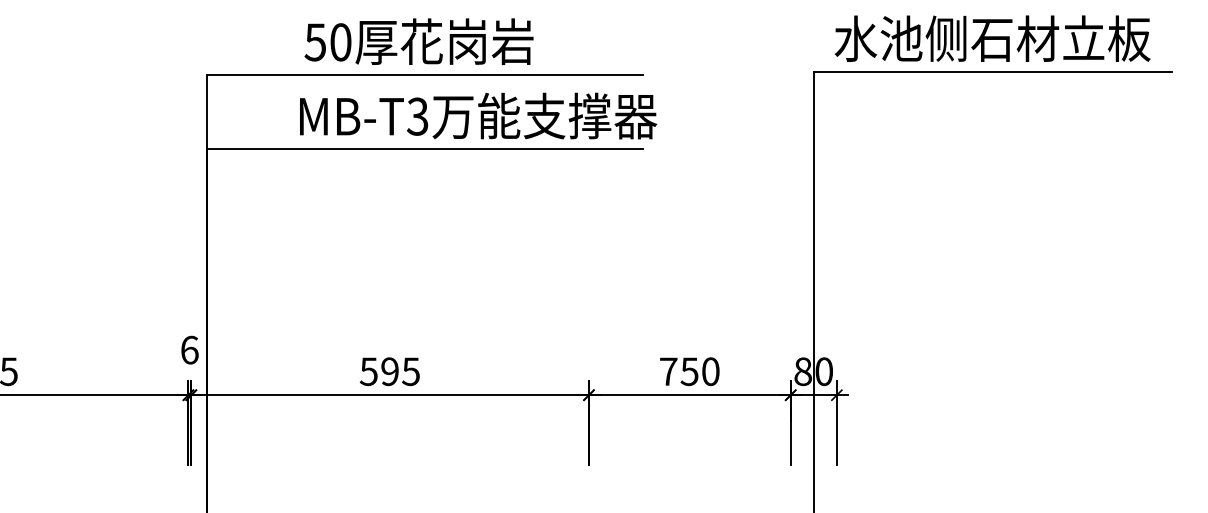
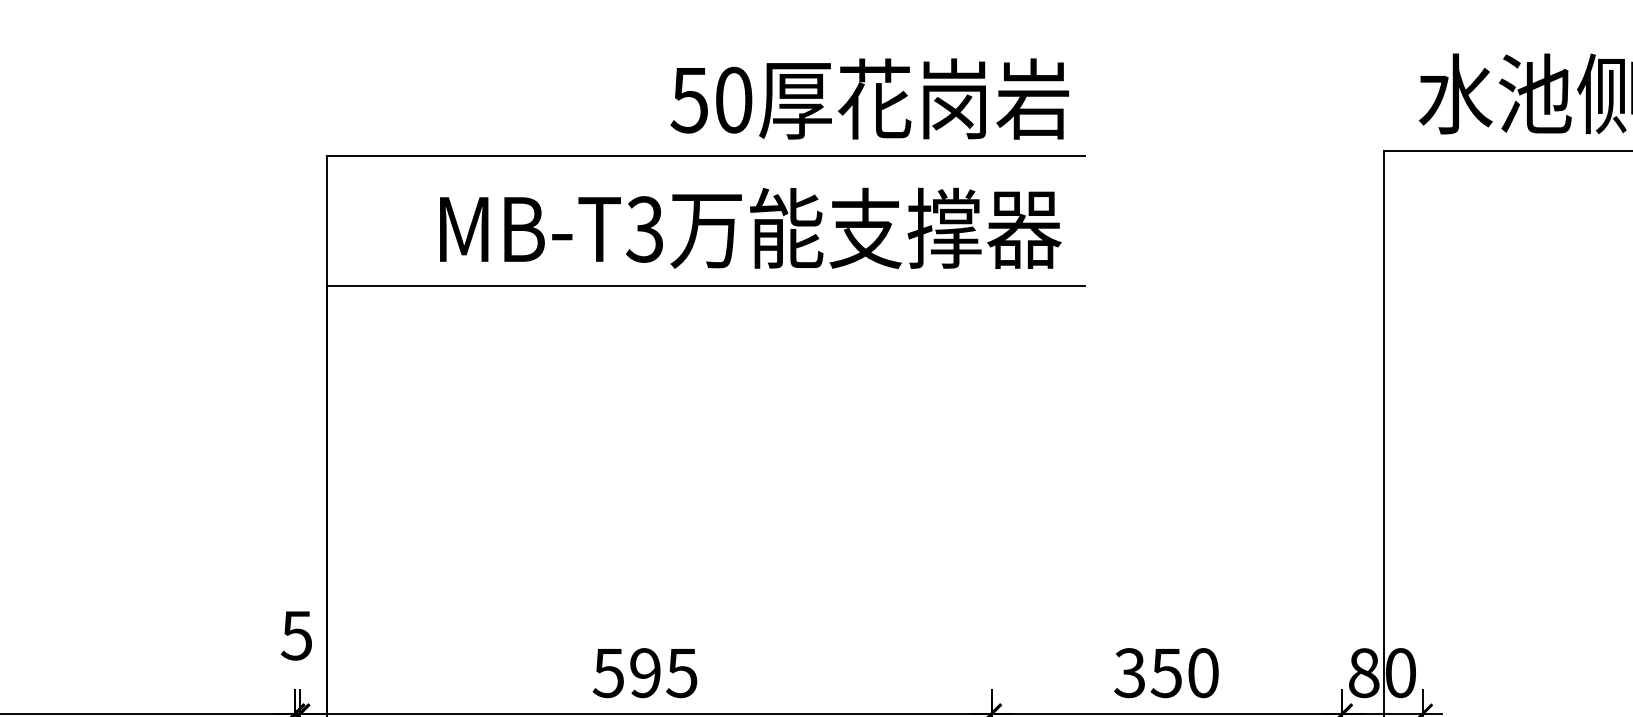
text: (418, 41) -> (868, 98), moved
text: (478, 115) -> (750, 227), moved
text: (189, 349) -> (296, 634), 6 -> 5
text: (668, 371) -> (1129, 672), 750 -> 350

